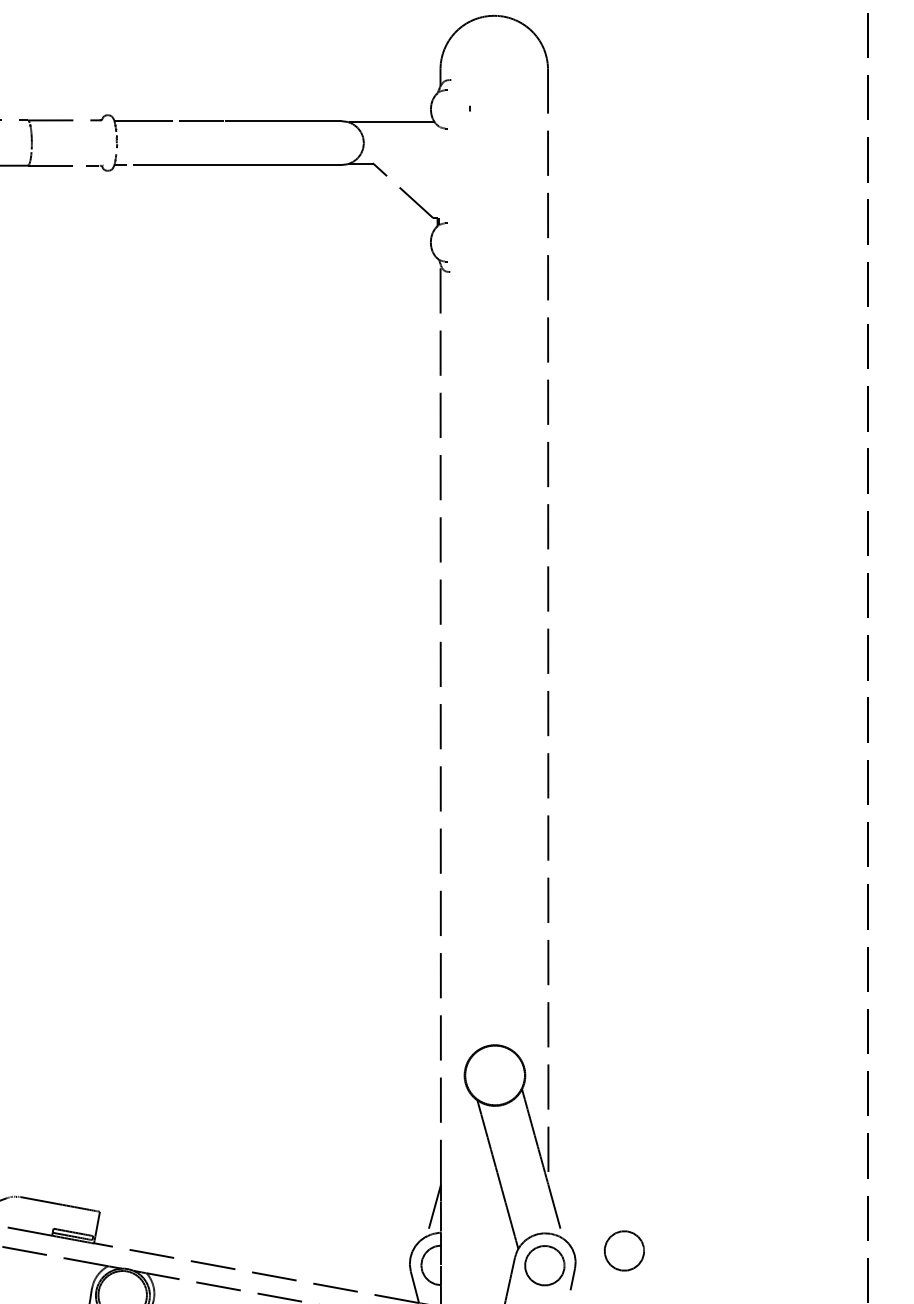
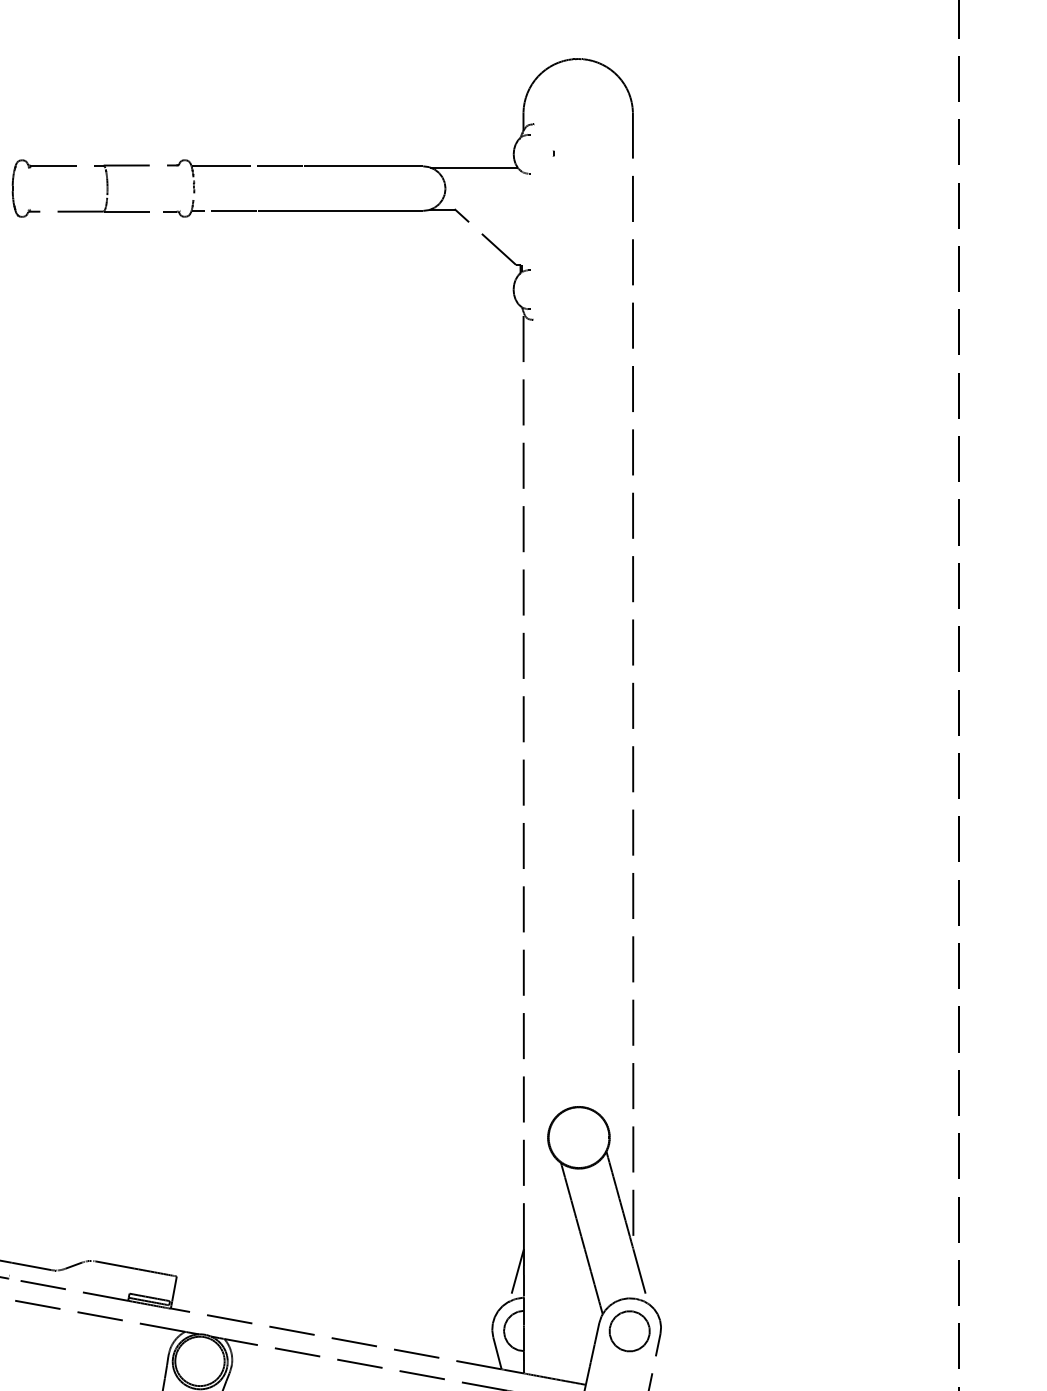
part: (624, 1251) -> (710, 1316), removed

